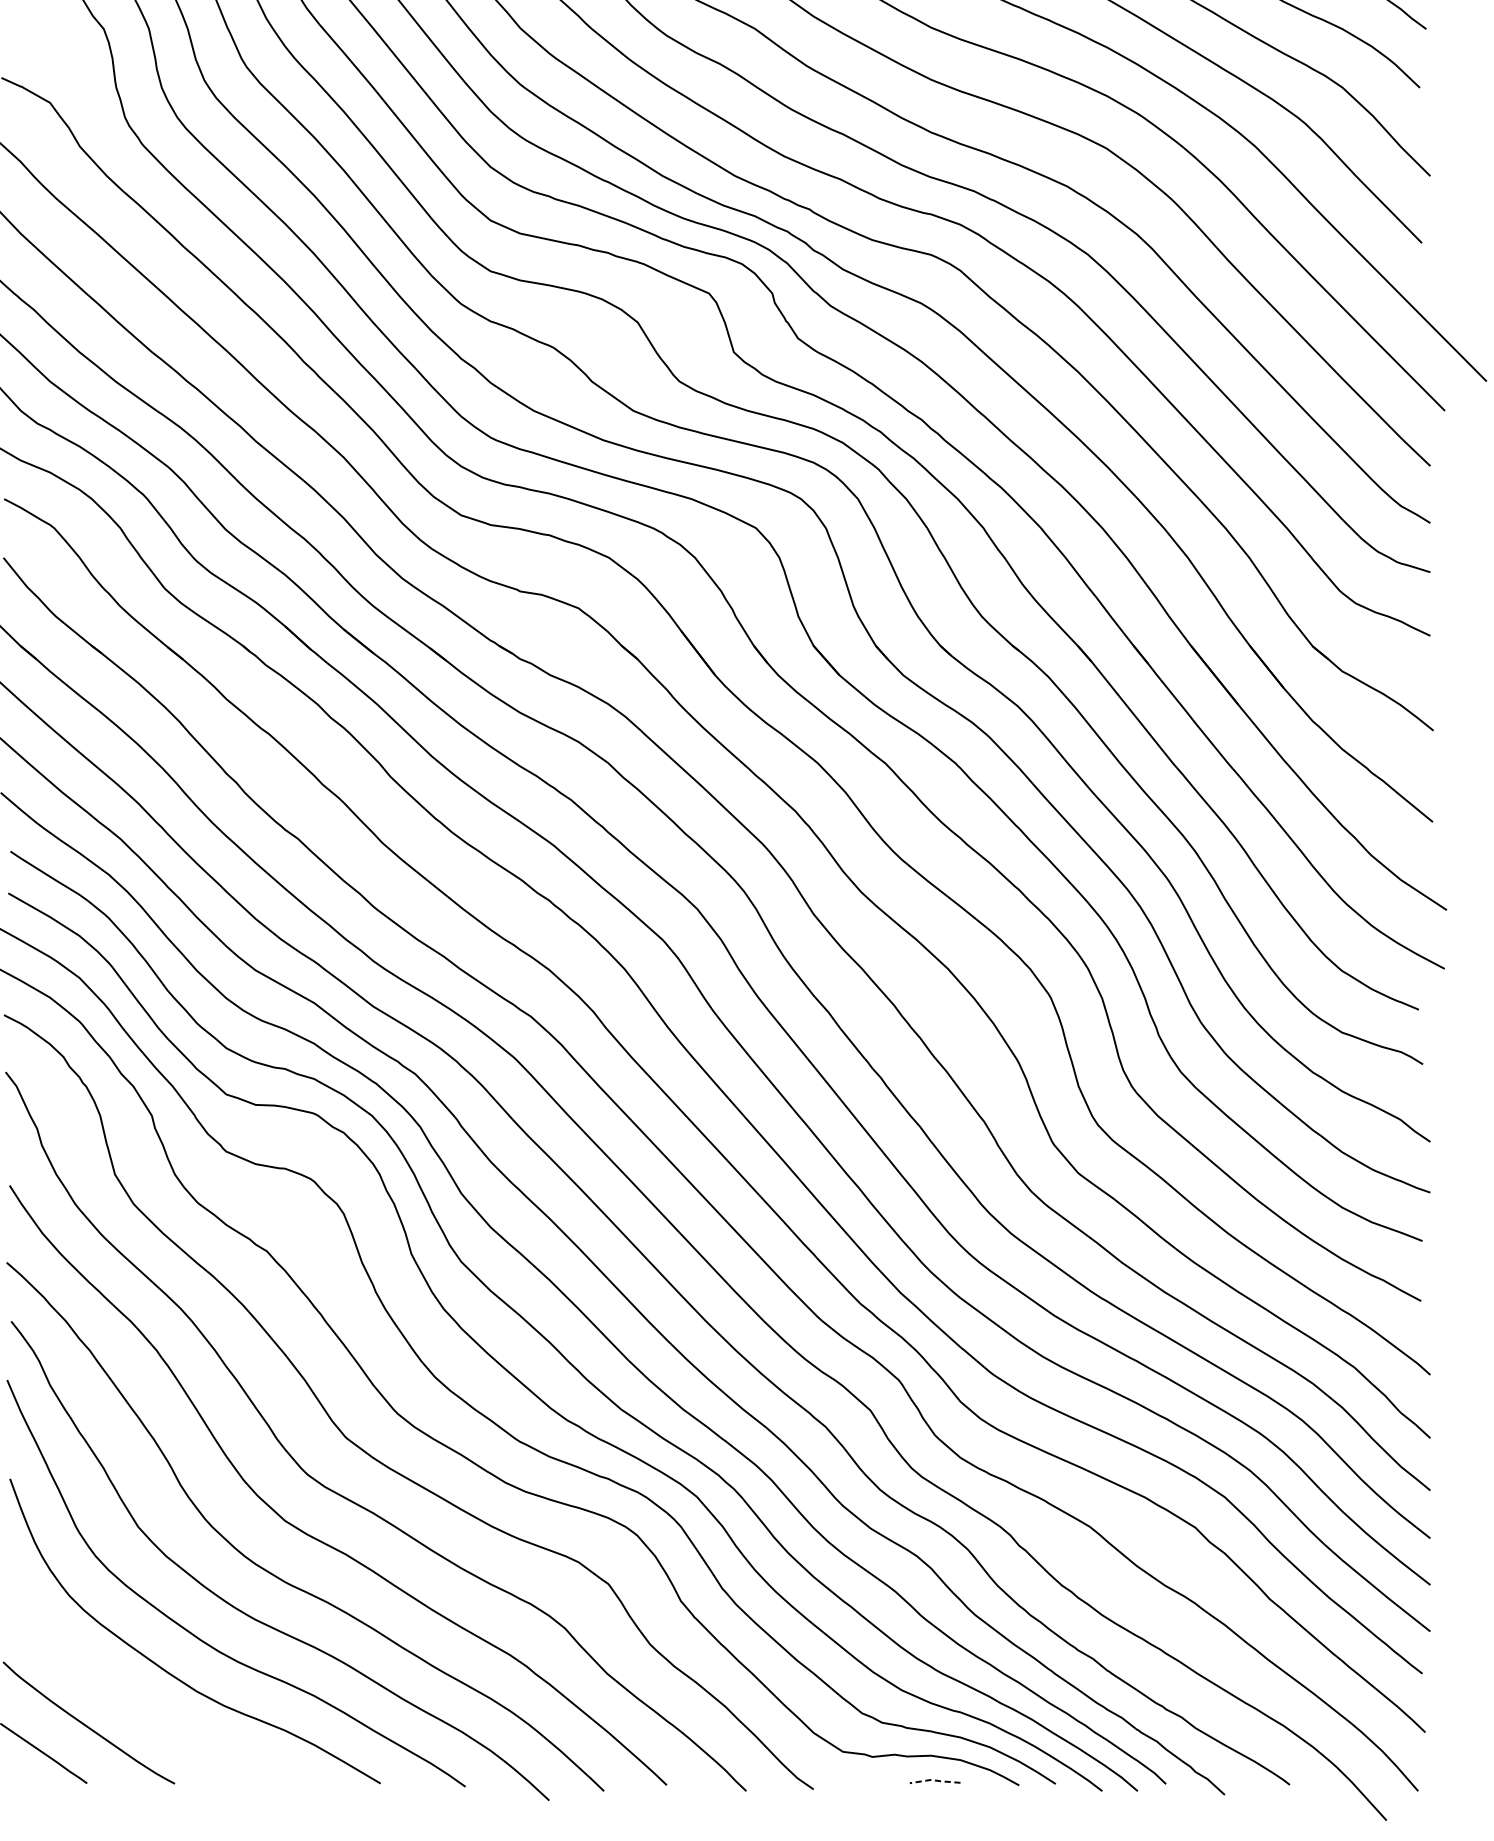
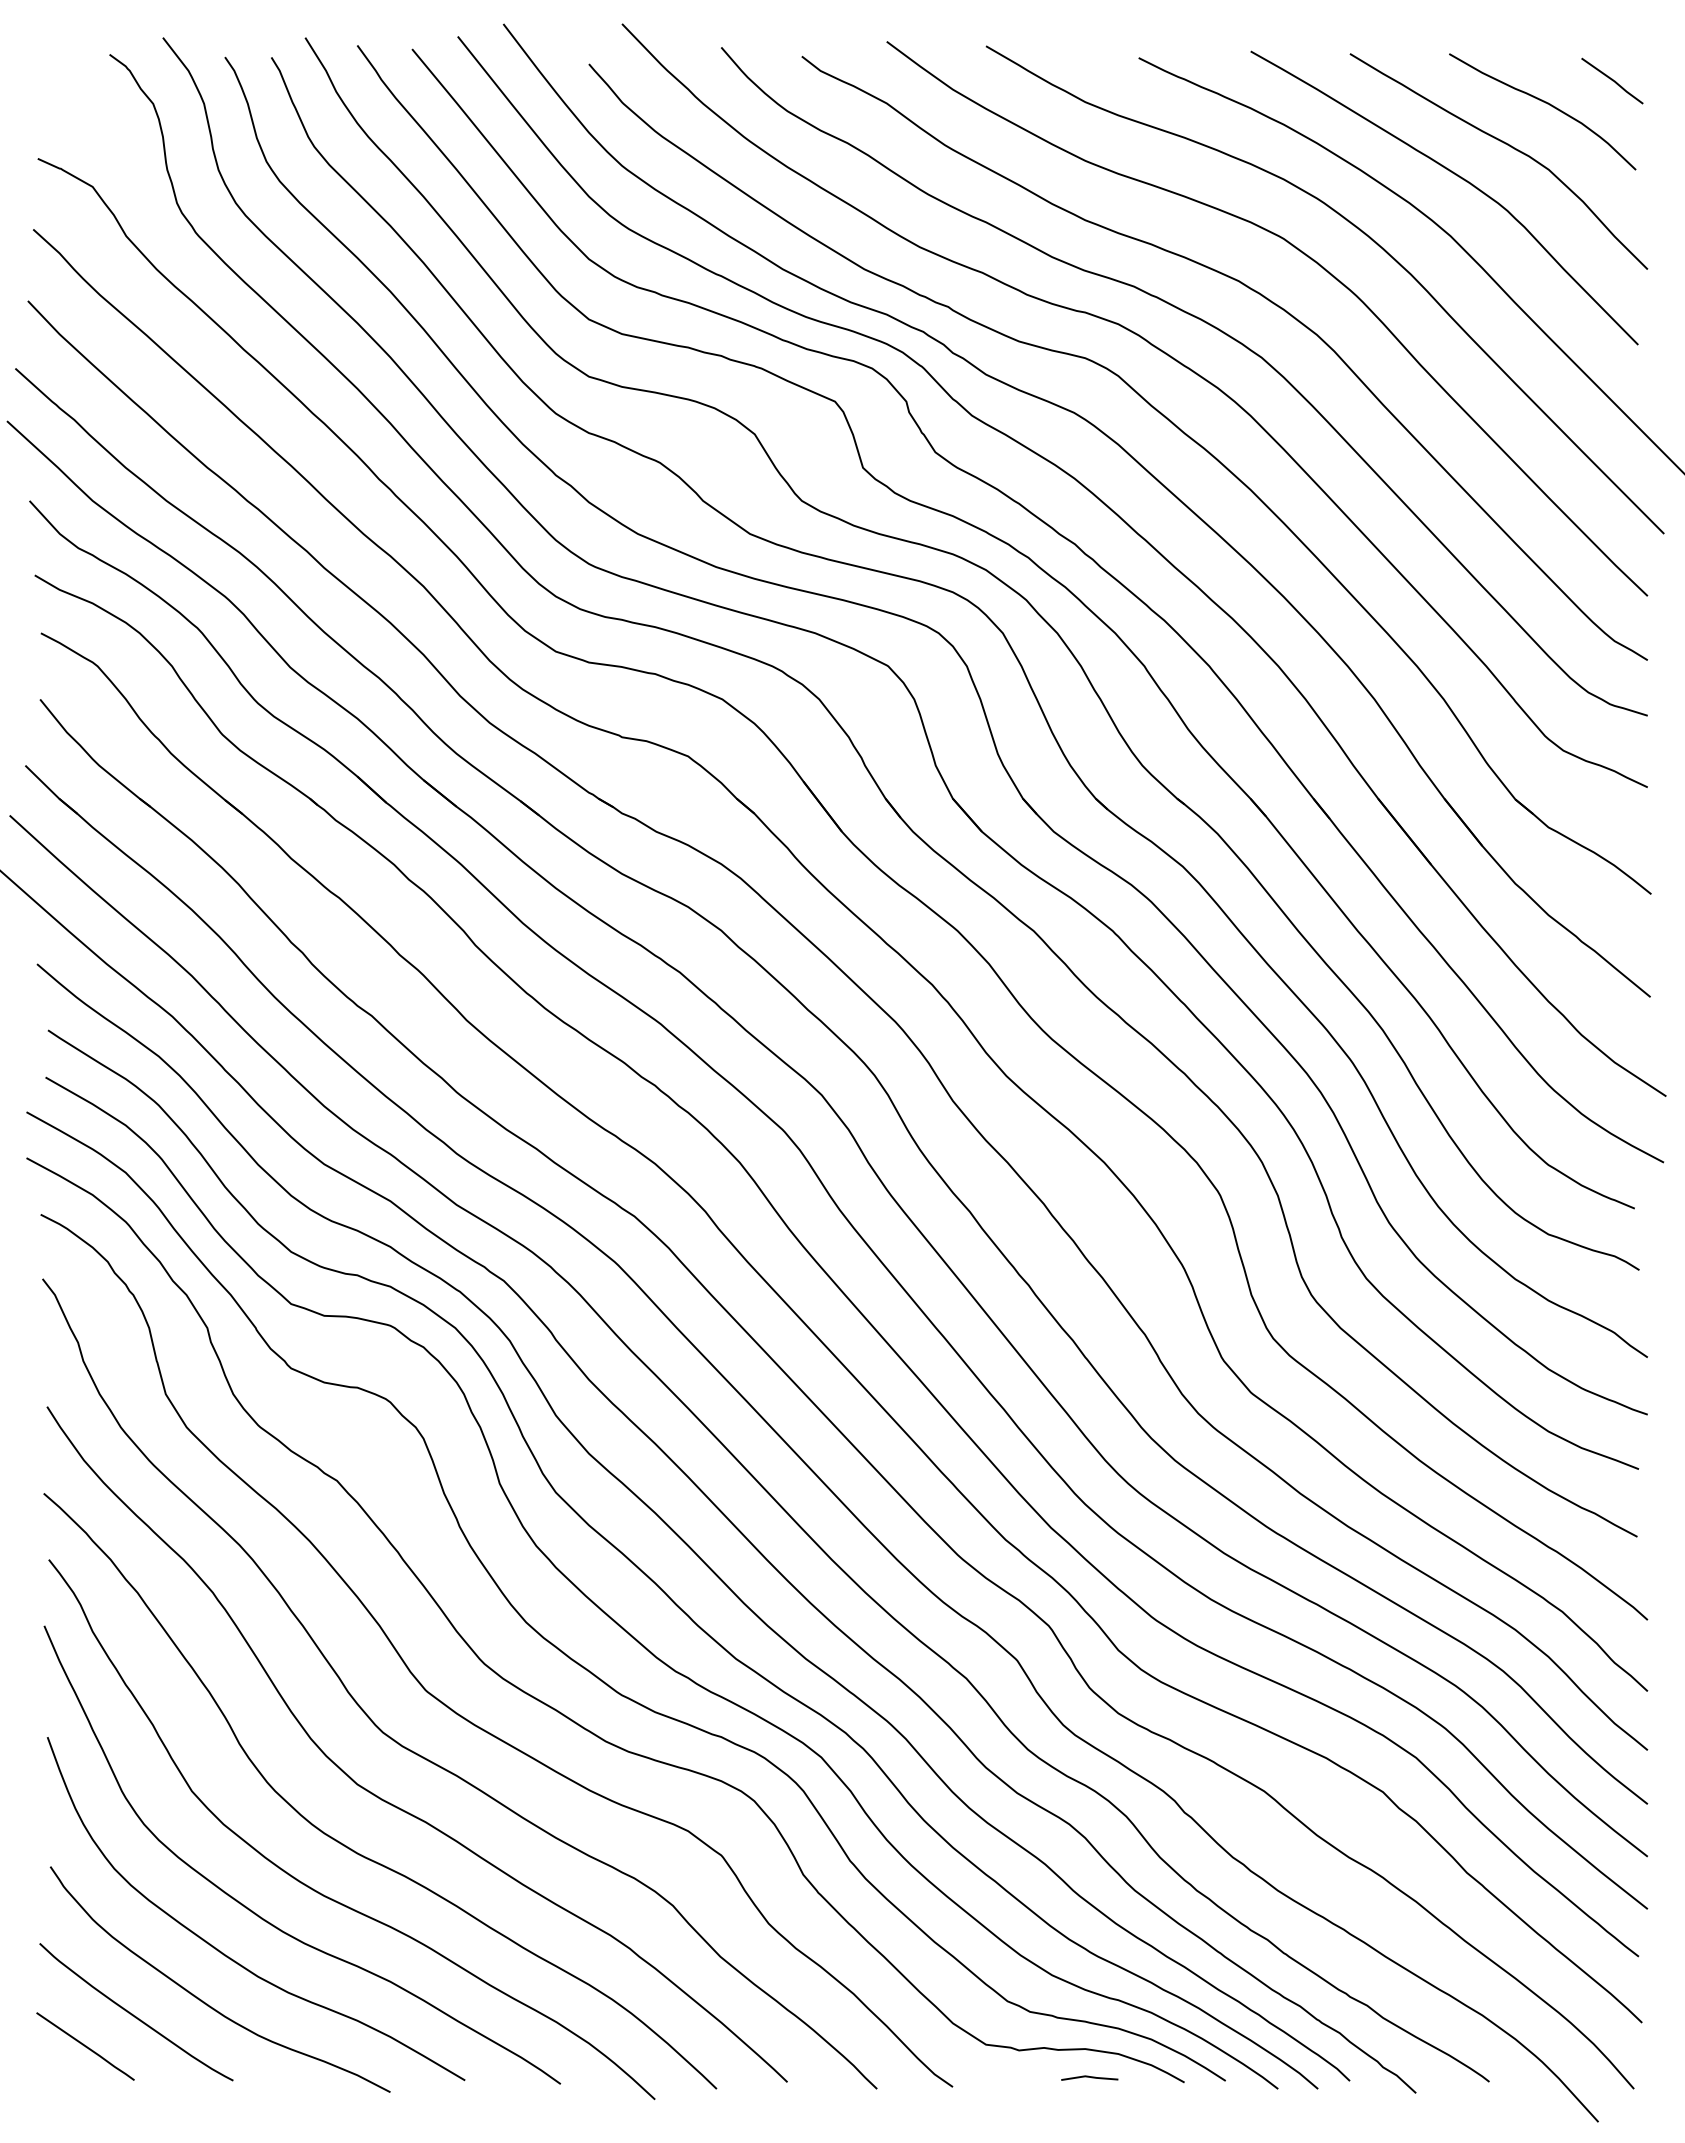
curve: (149, 1713) -> (204, 2001), added
line: (934, 1780) -> (1089, 2076), dashed -> solid

